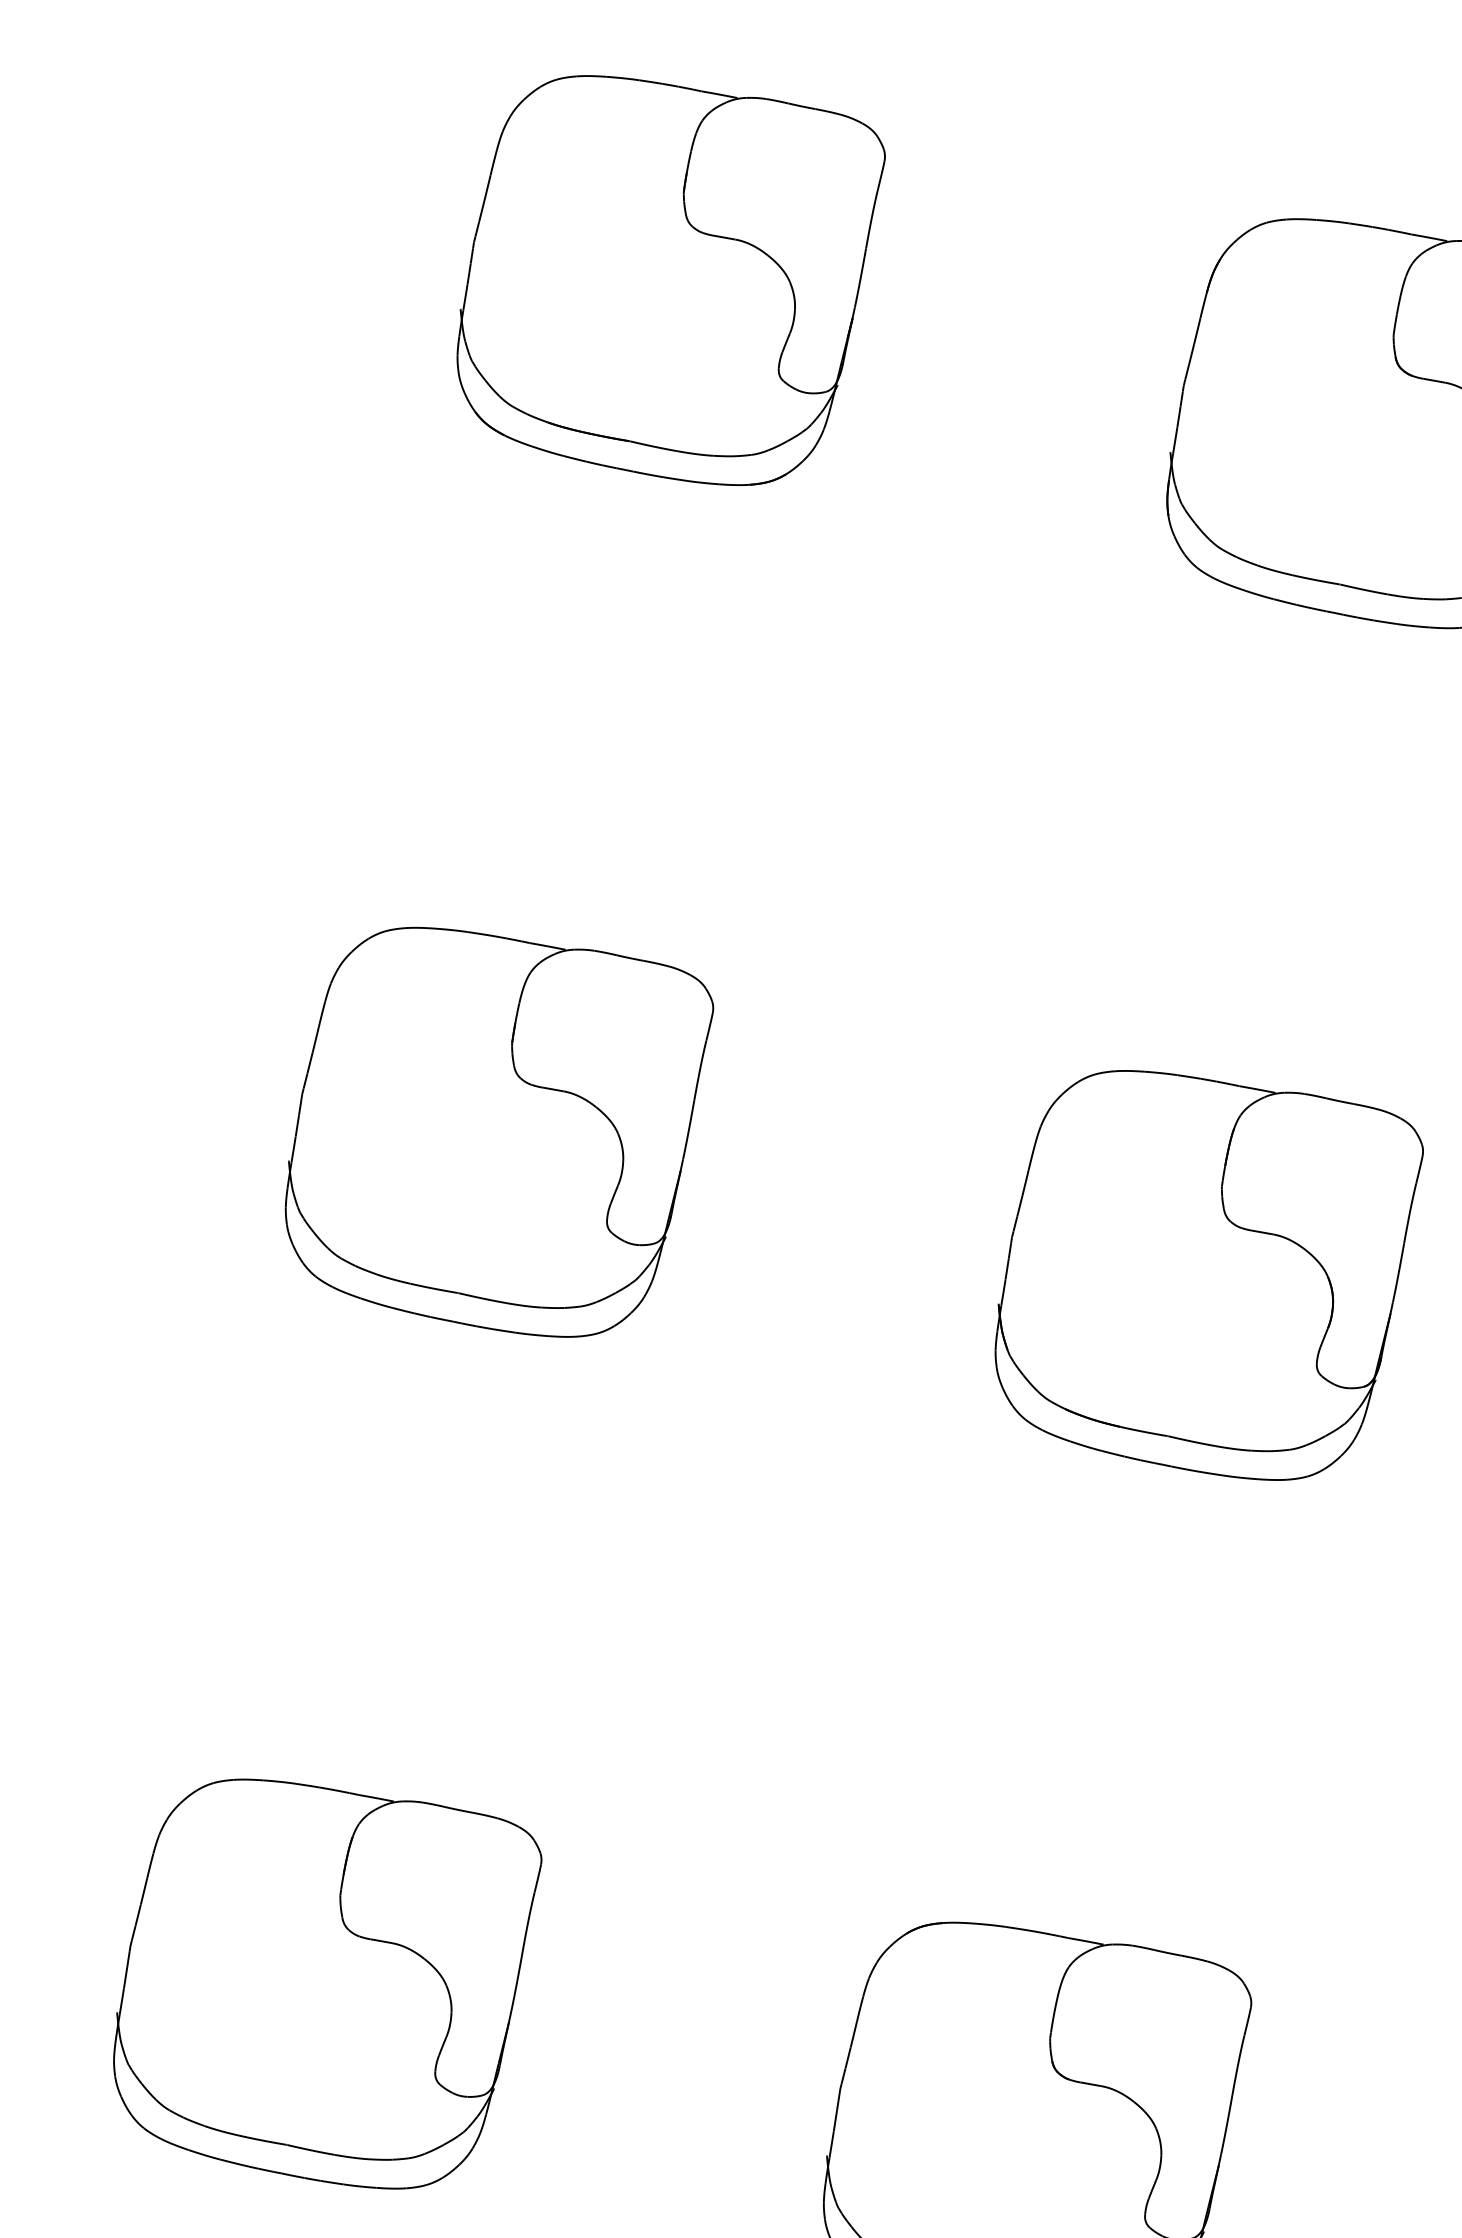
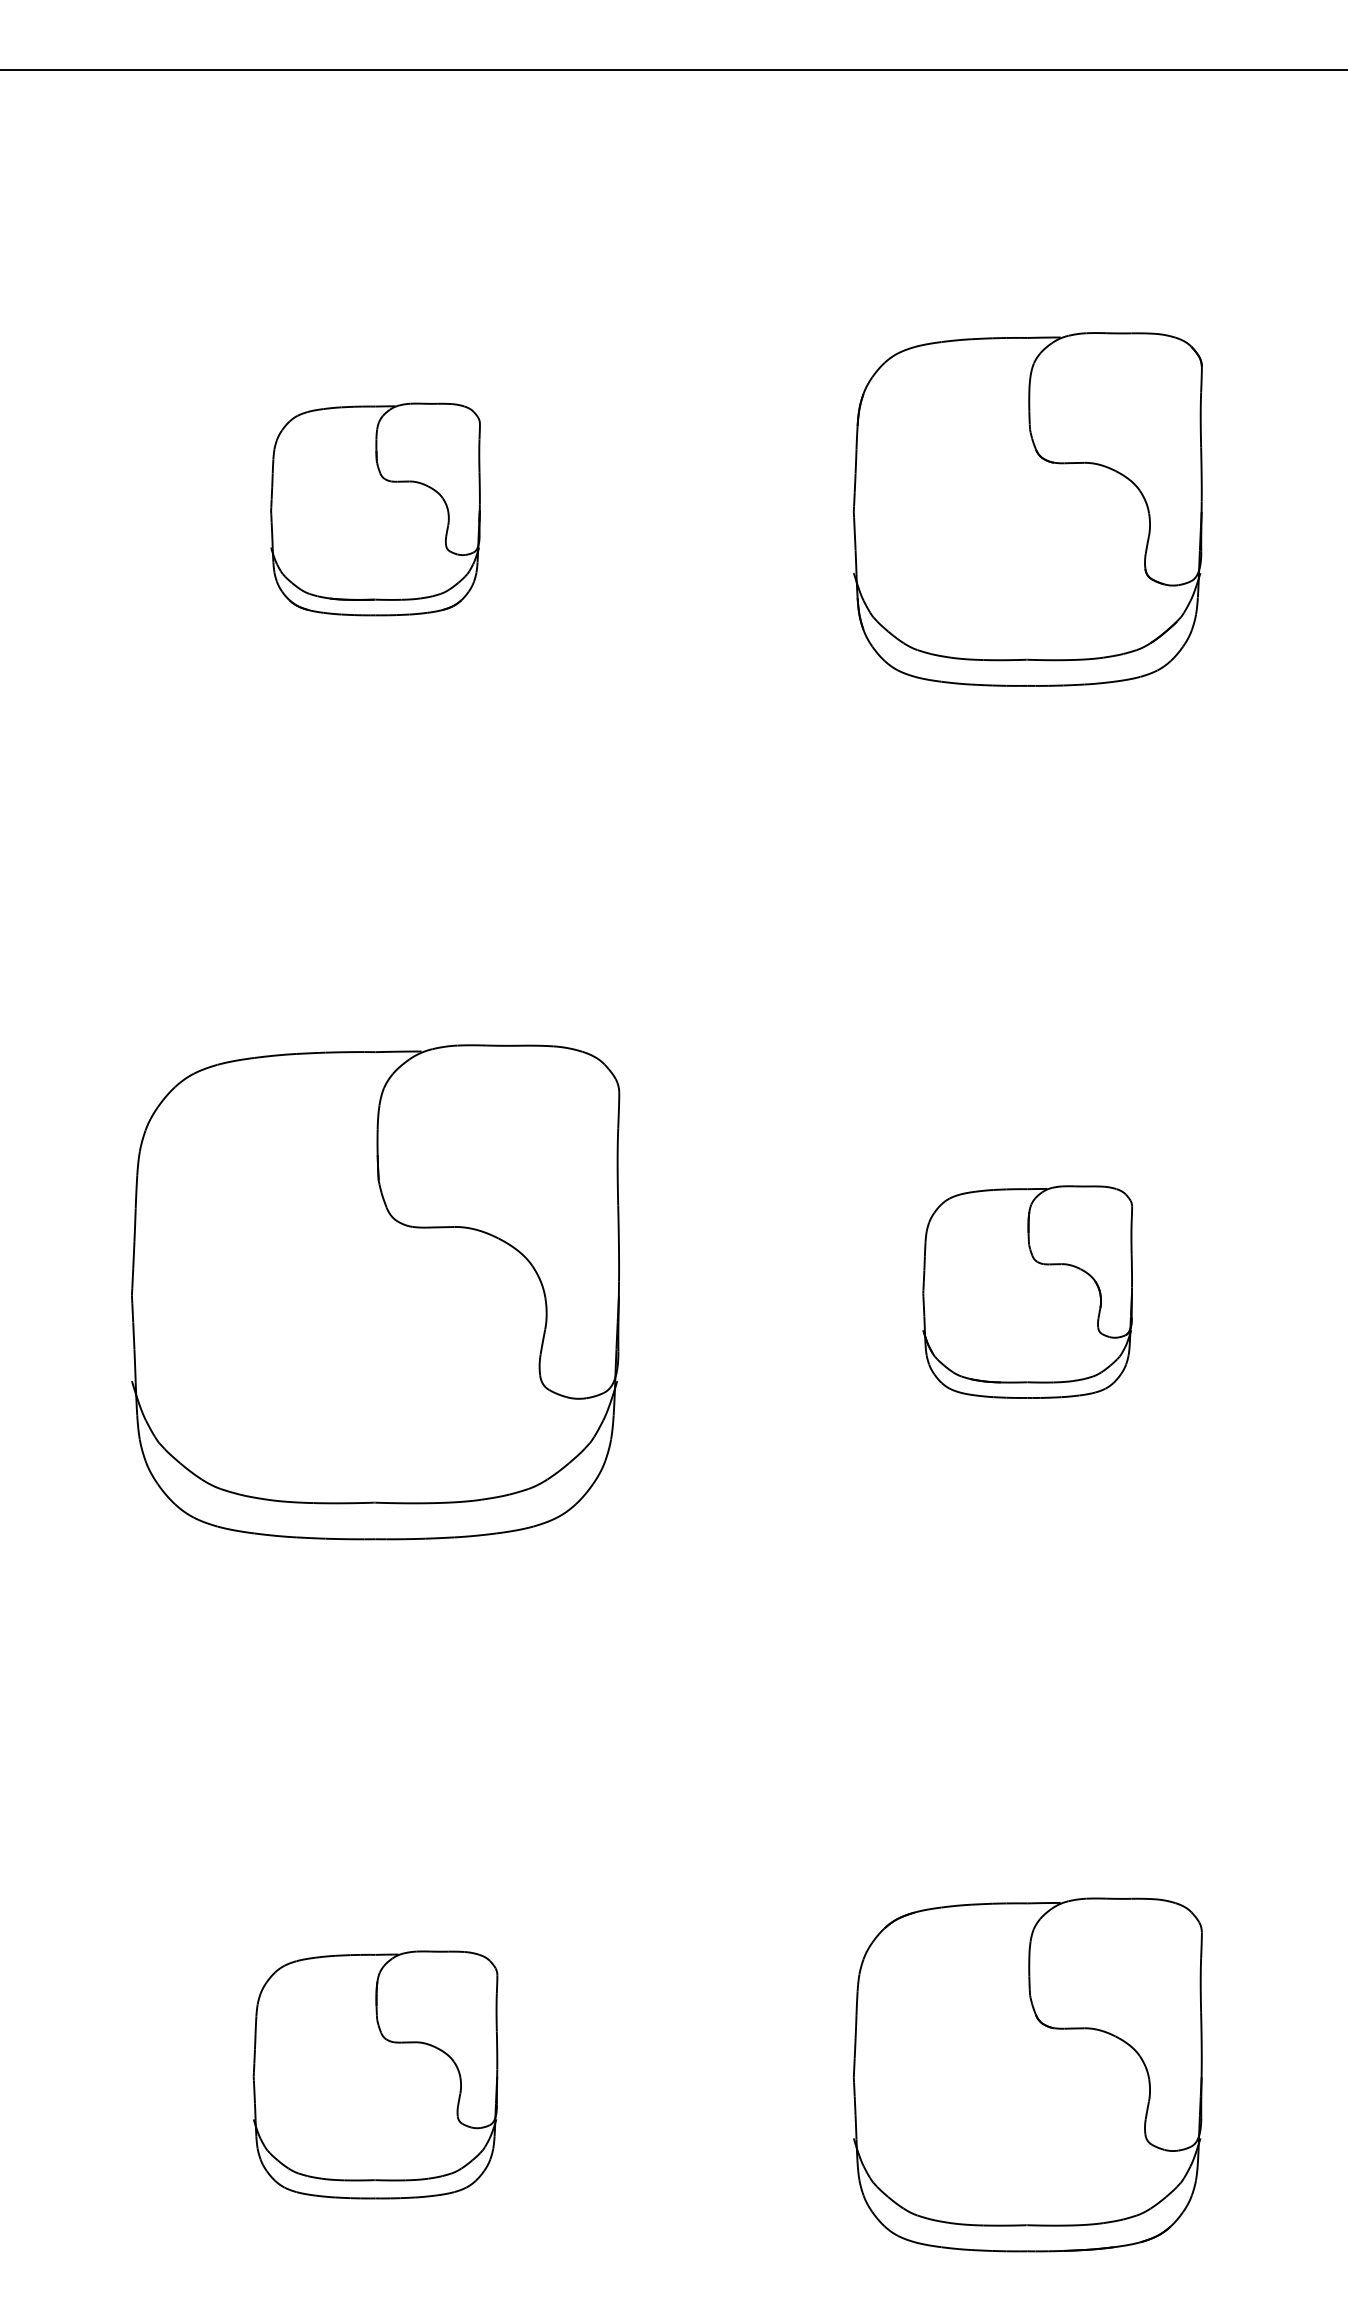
part: (663, 277) -> (375, 509), size x0.6
part: (492, 1128) -> (375, 1291), size x1.4
part: (1201, 1272) -> (1027, 1291), size x0.6
part: (320, 1981) -> (375, 2074), size x0.7

